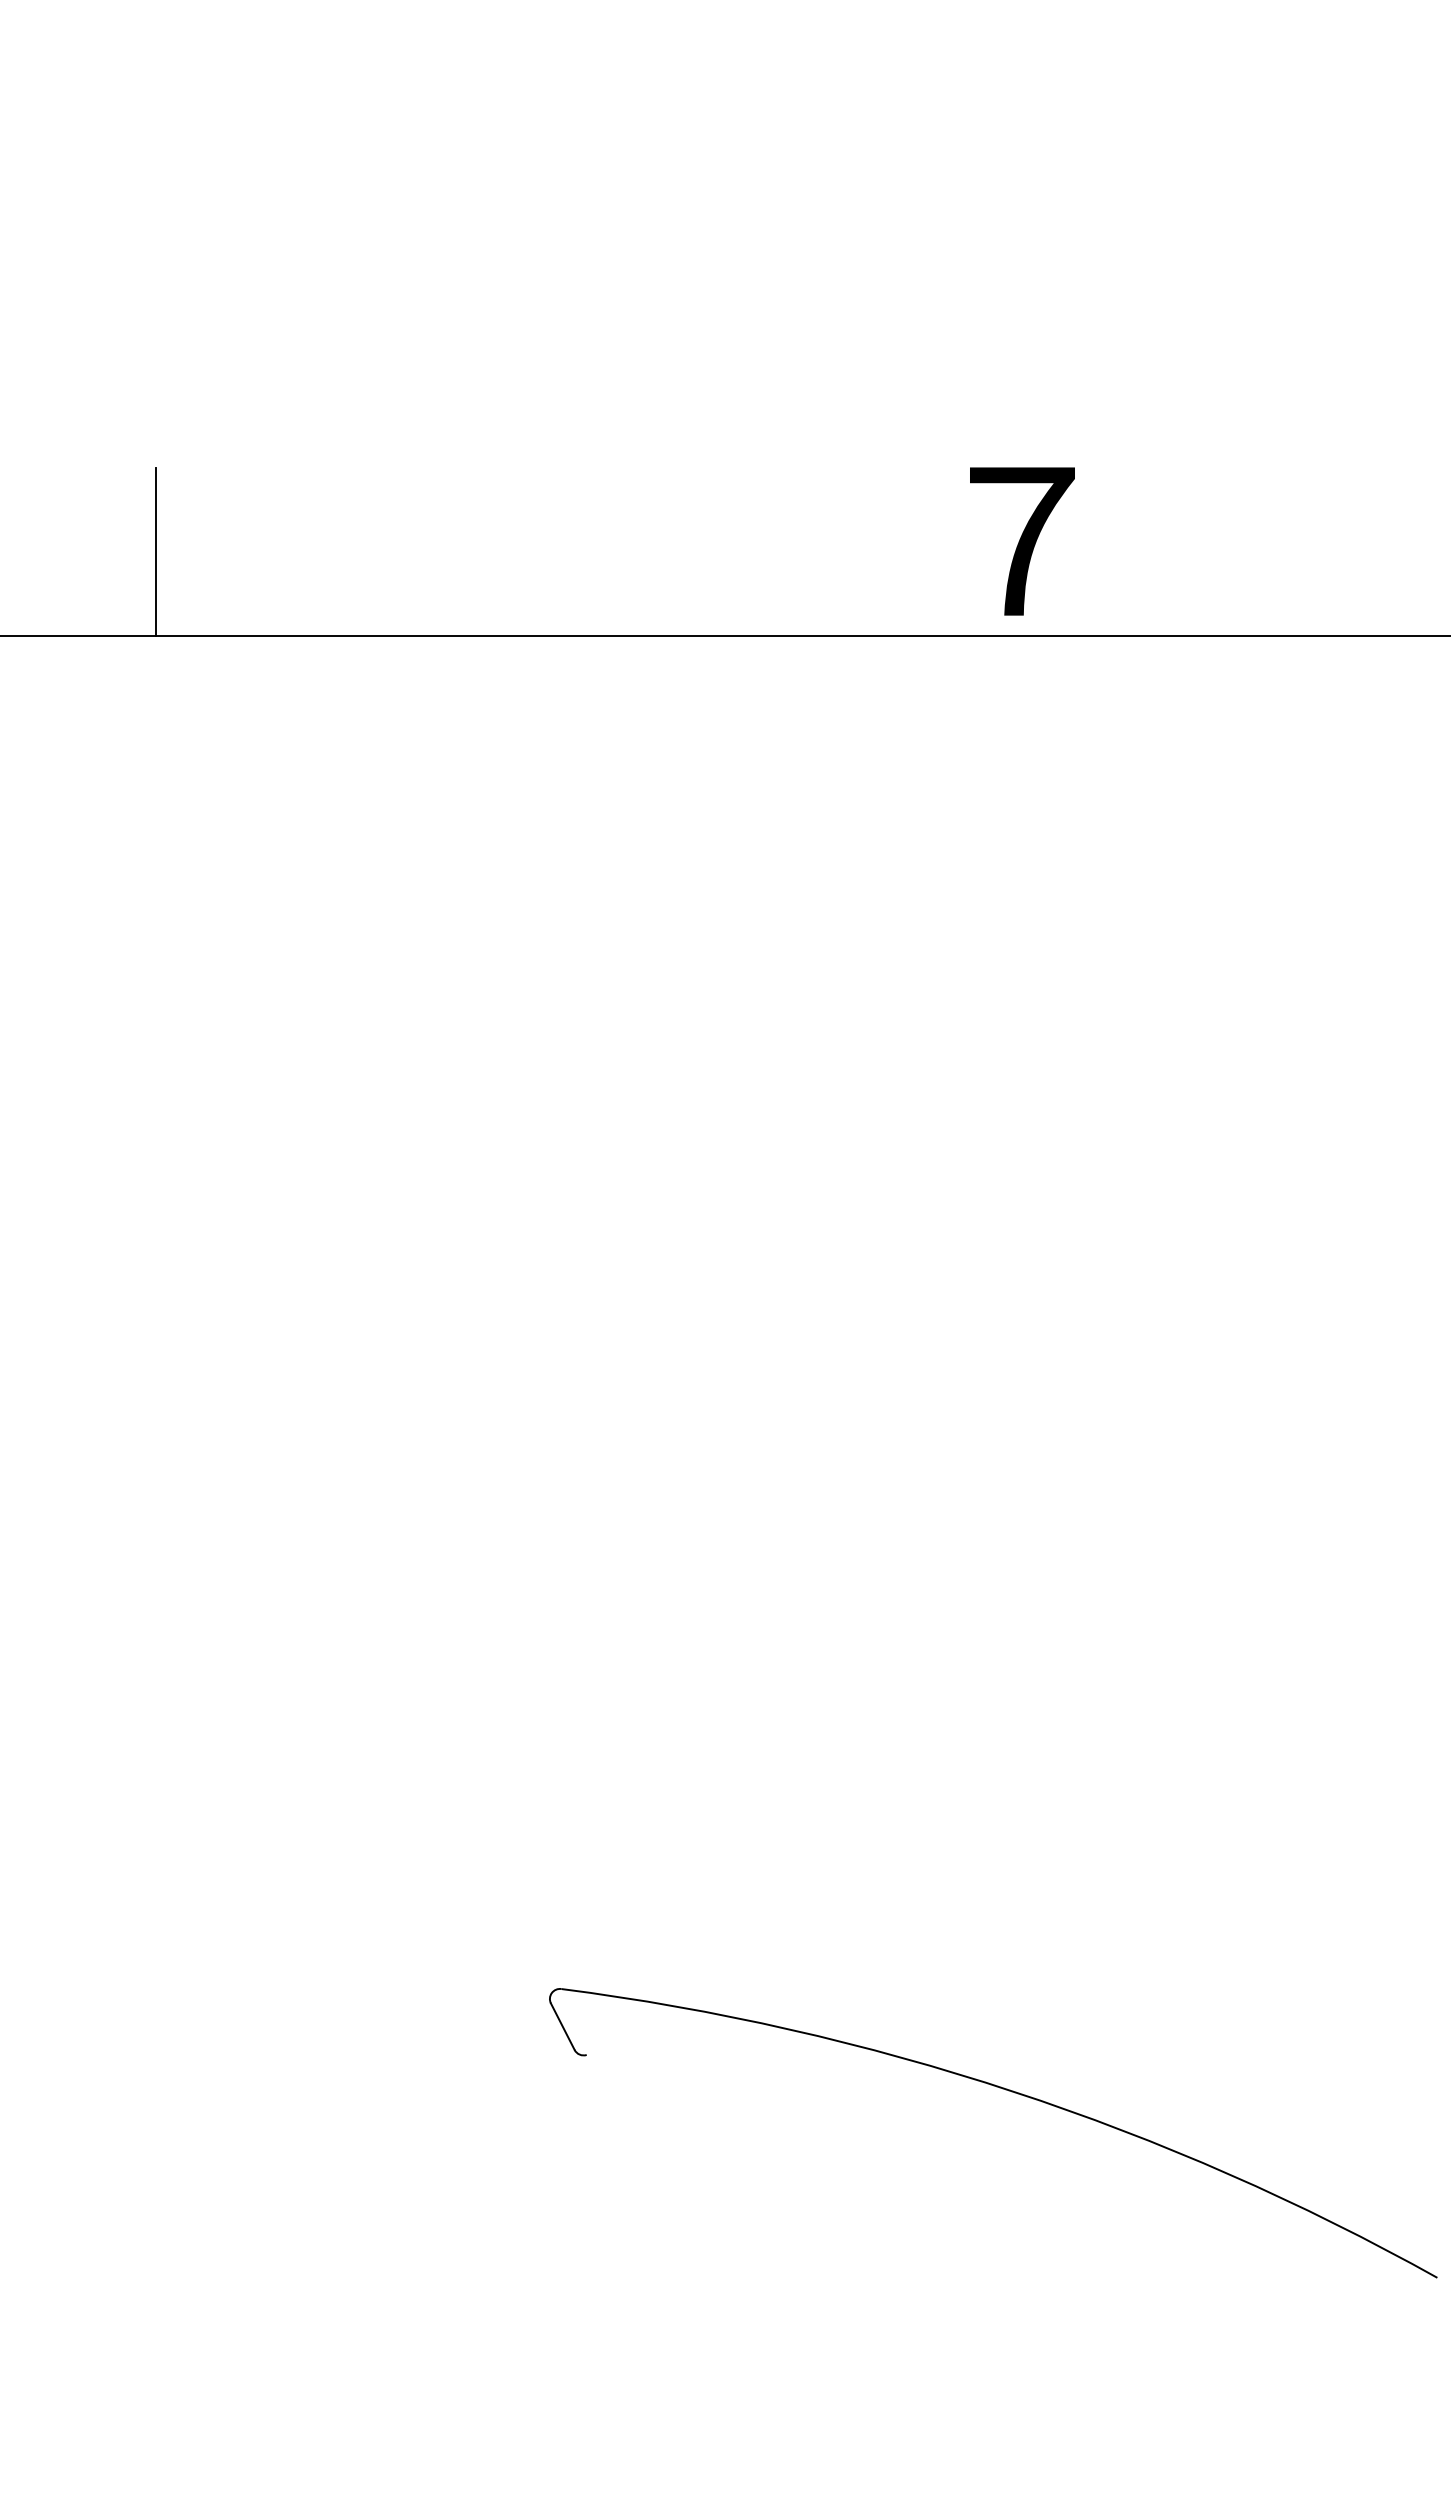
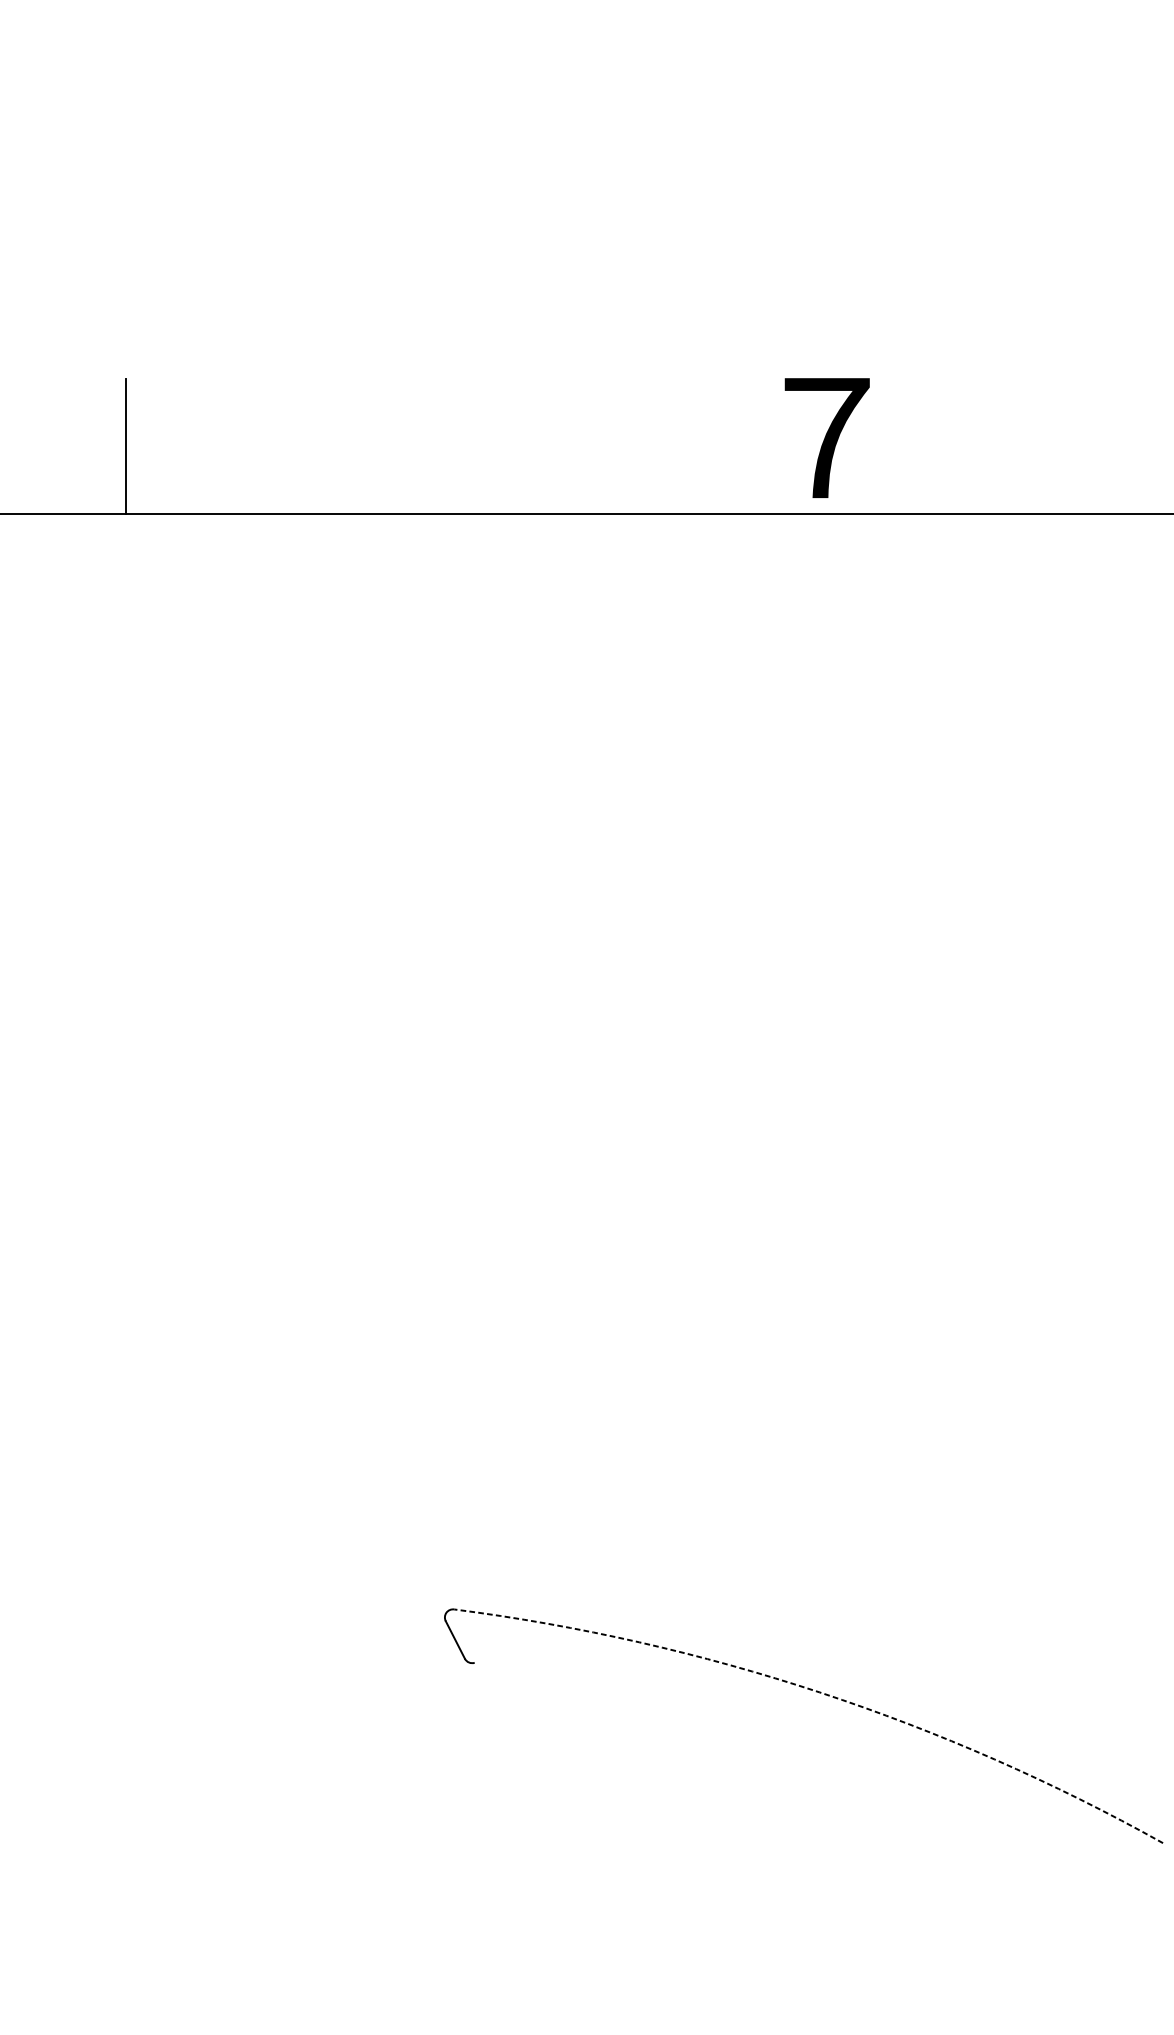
arc: (1013, 2091) -> (820, 1692), solid -> dashed

